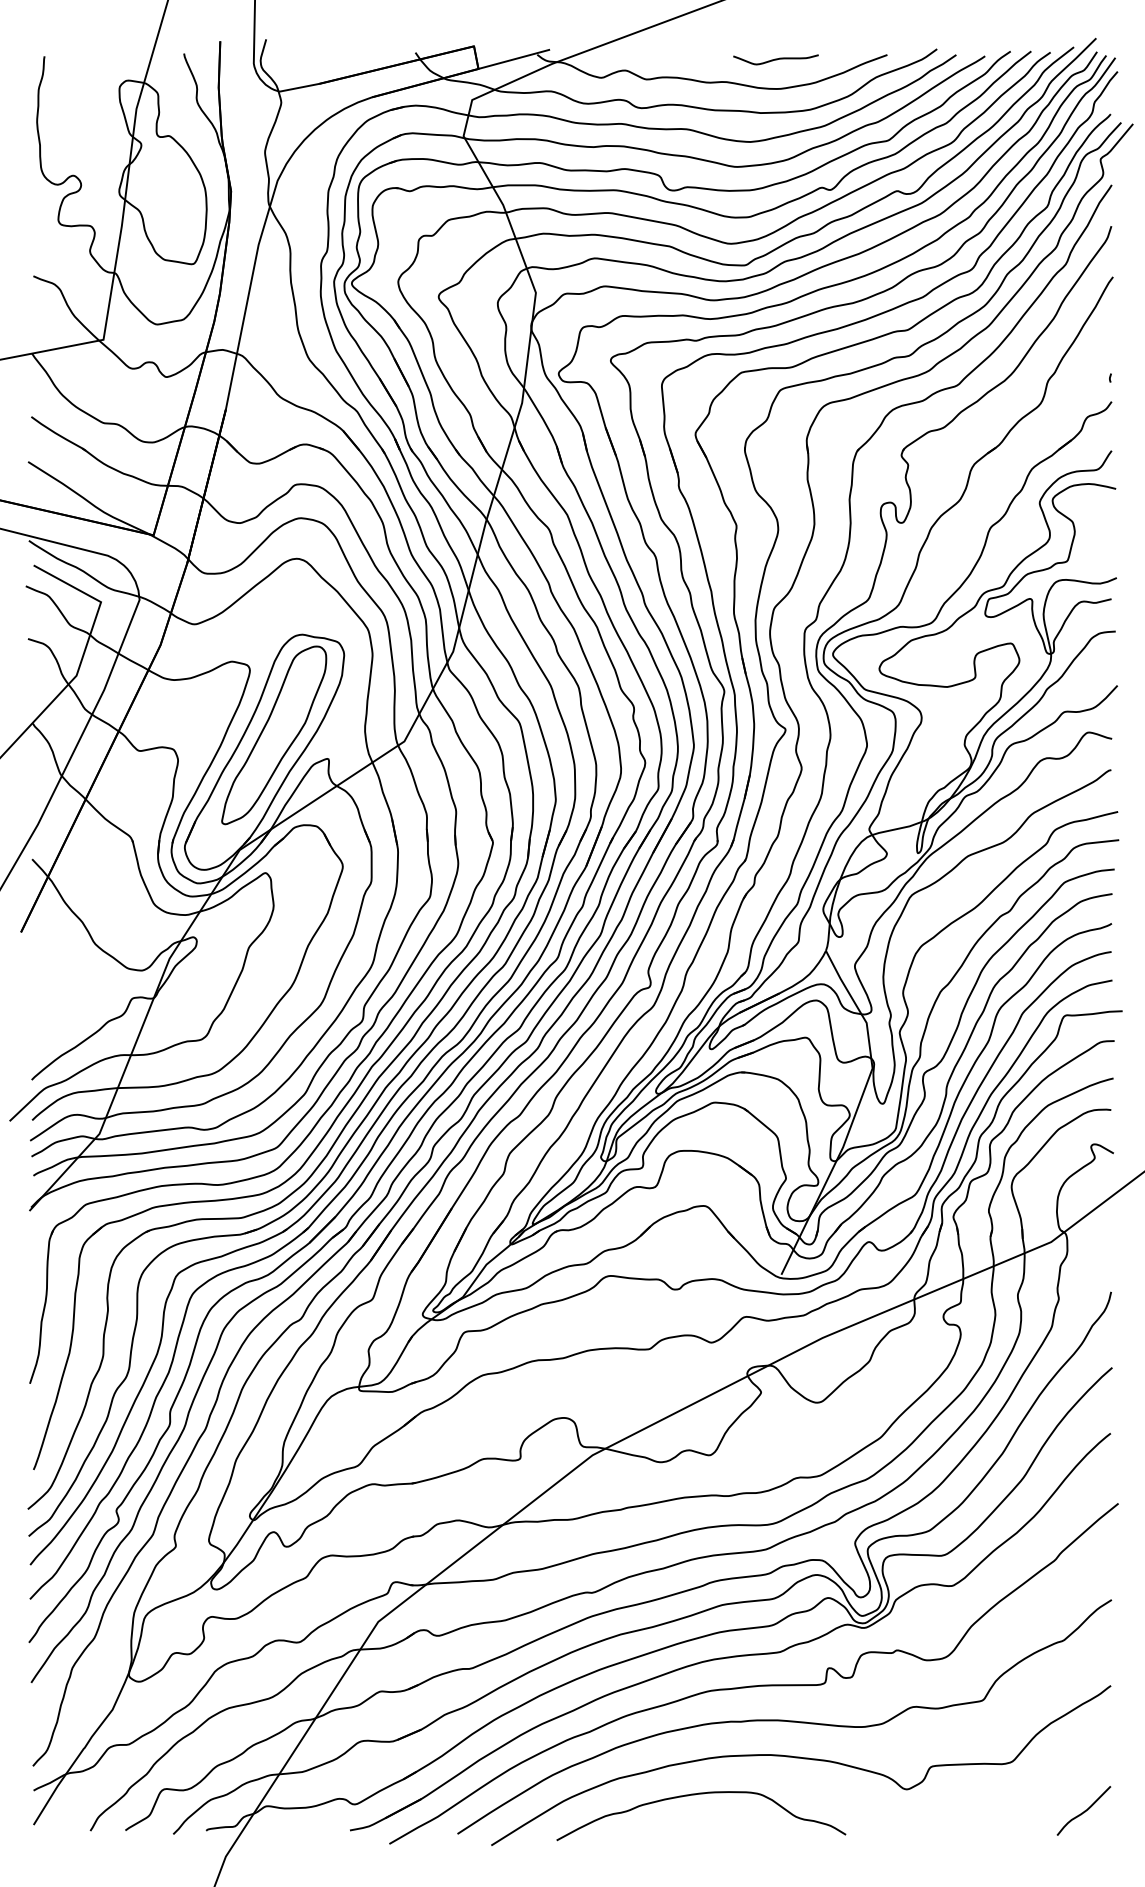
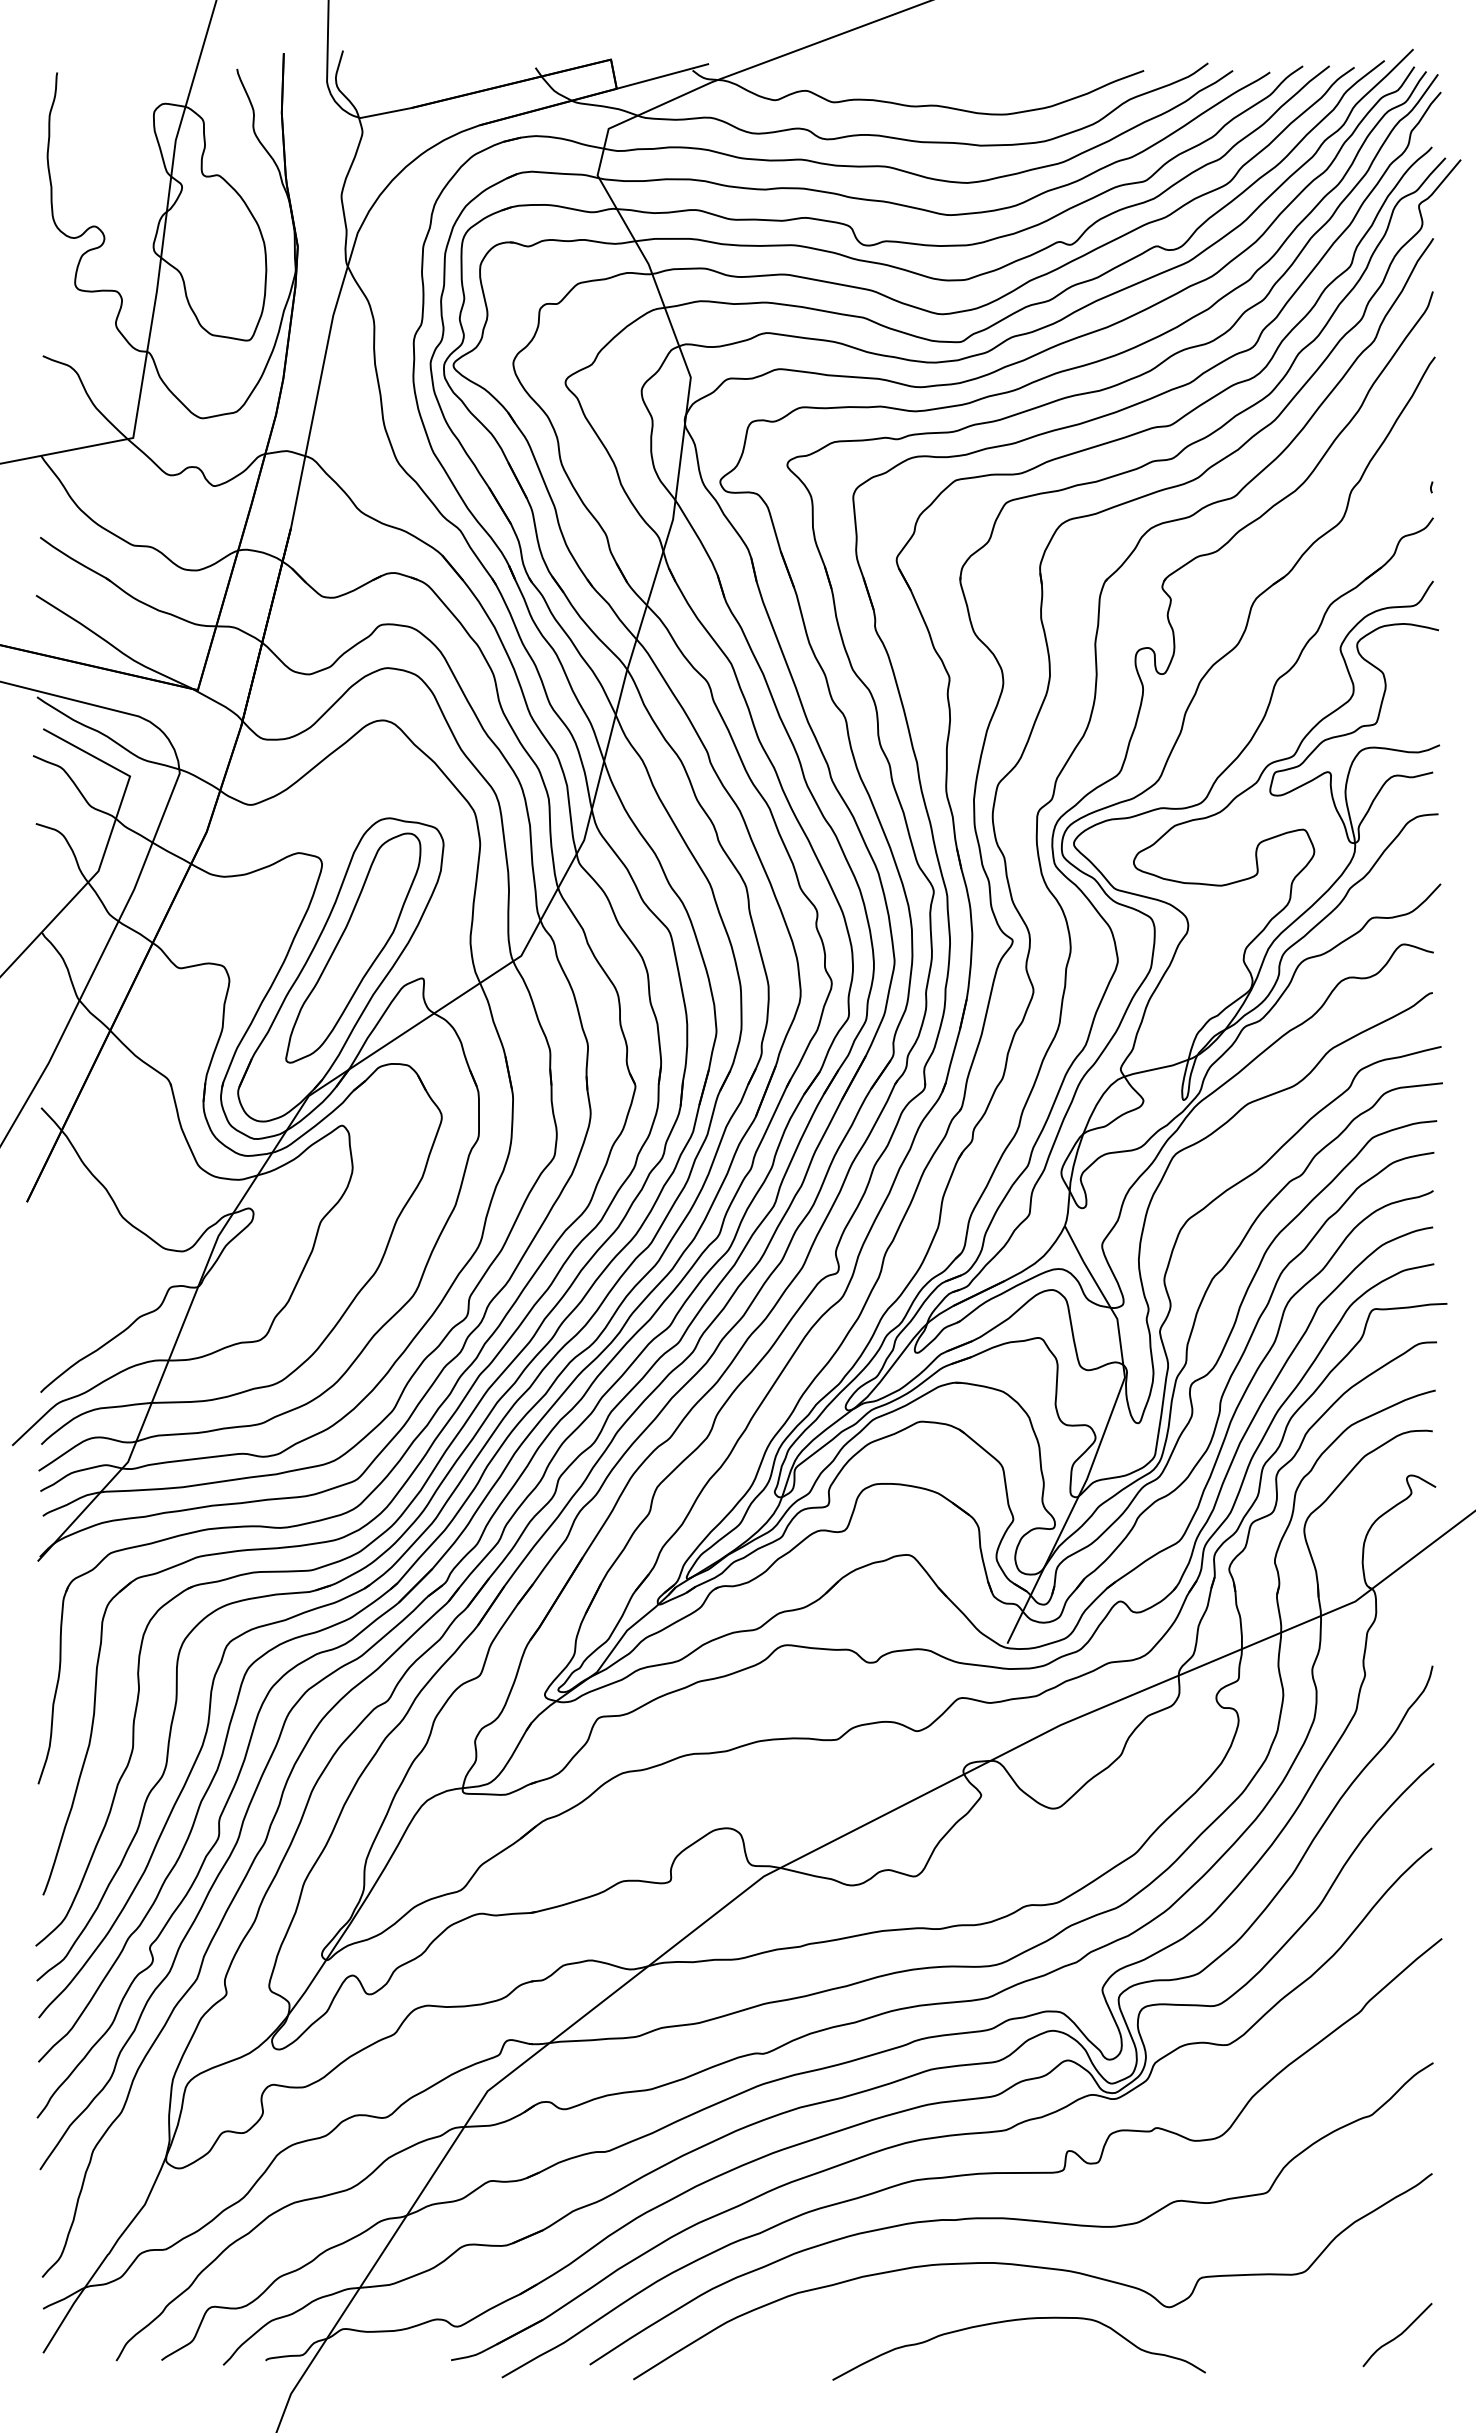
curve: (776, 59) -> (1000, 76), removed
curve: (696, 1794) -> (1013, 2321), moved

